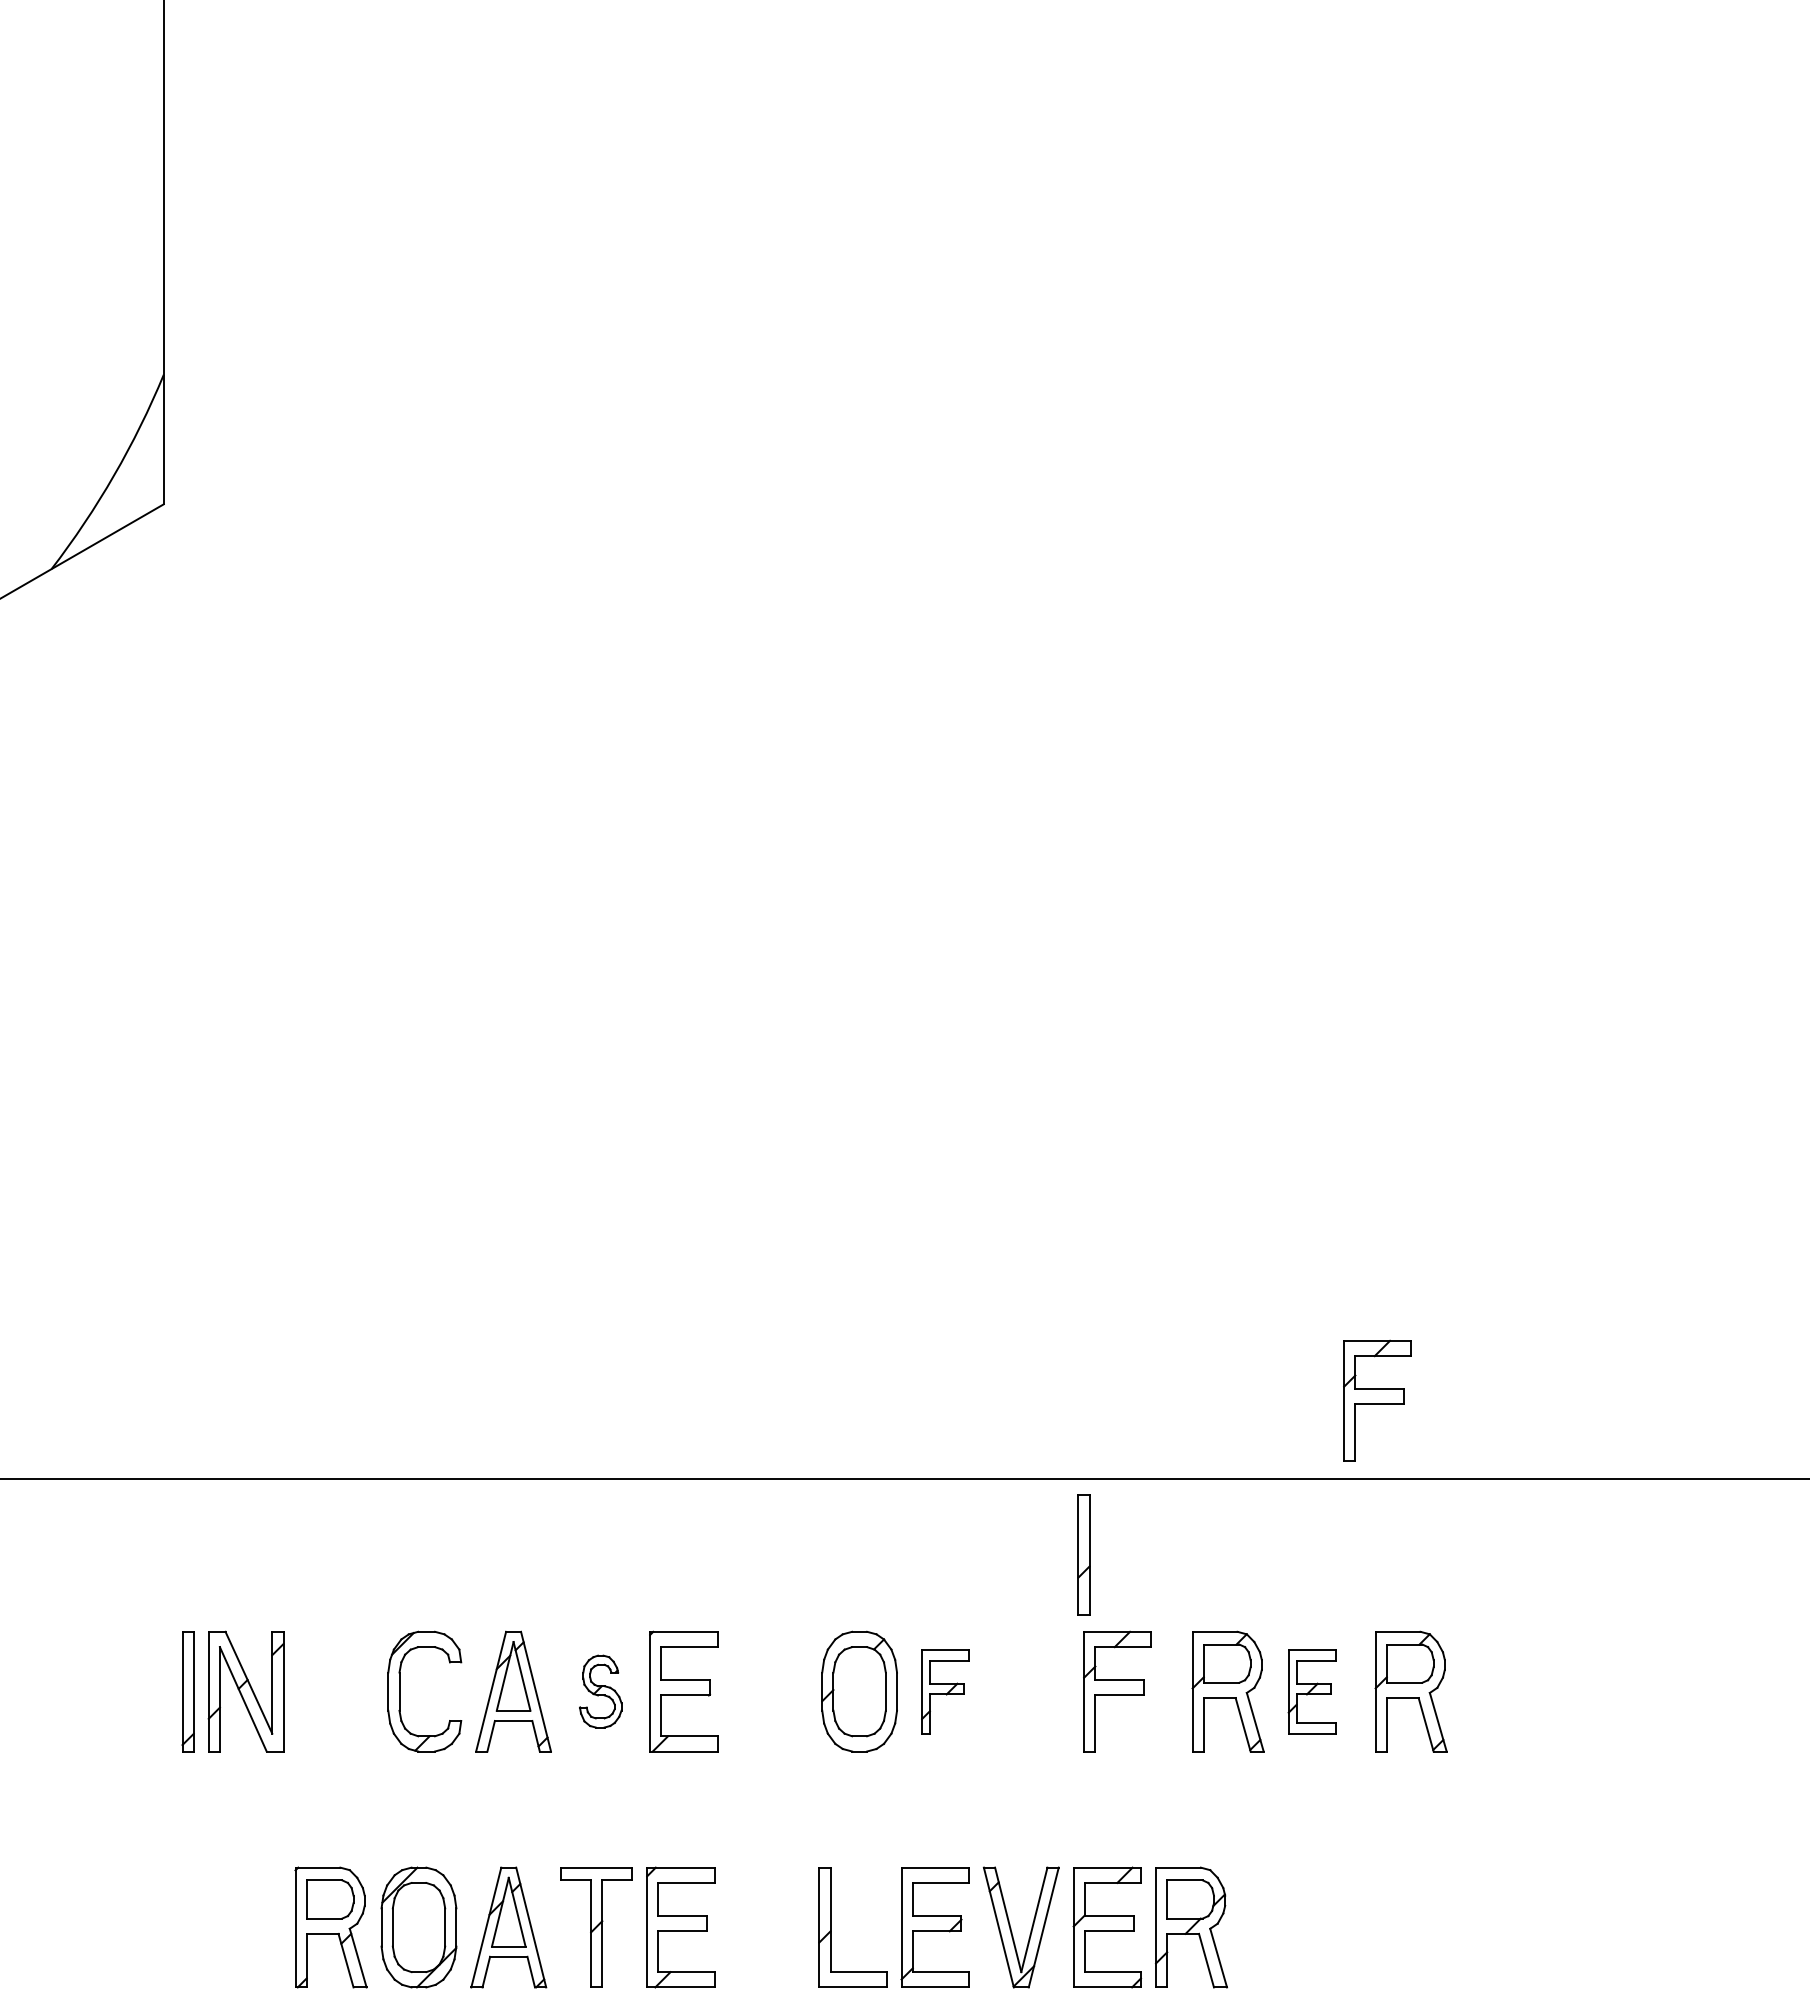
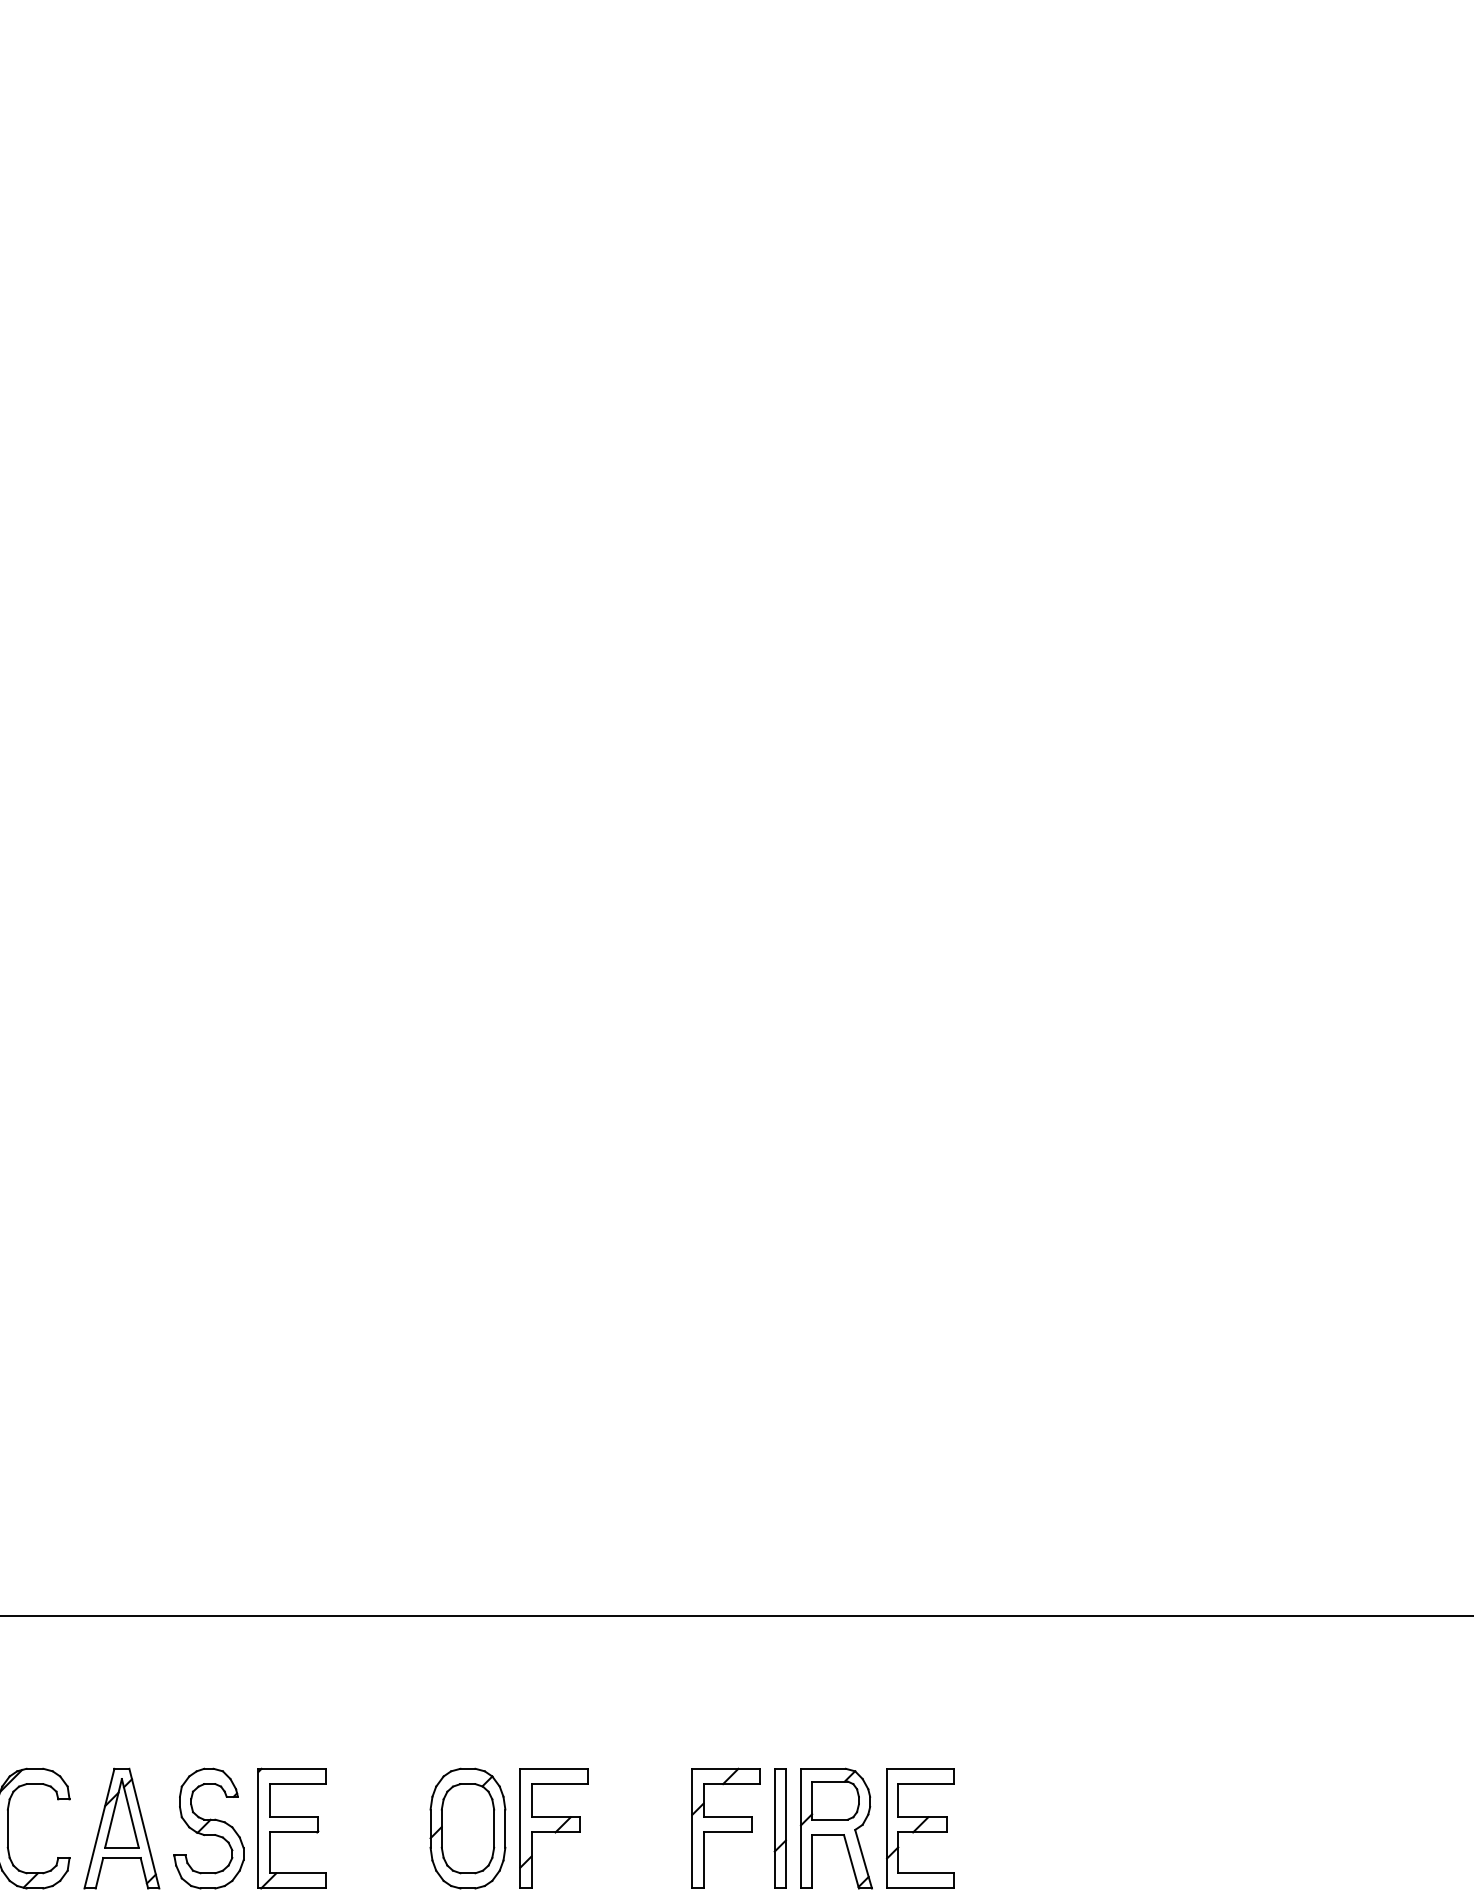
part: (1377, 1400) -> (985, 1537), removed
part: (1083, 1554) -> (779, 1828), moved
part: (600, 1691) -> (208, 1828), size x1.67
part: (945, 1691) -> (553, 1828), size x1.43
part: (1311, 1691) -> (919, 1828), size x1.43
part: (1410, 1691) -> (1018, 1828), removed

